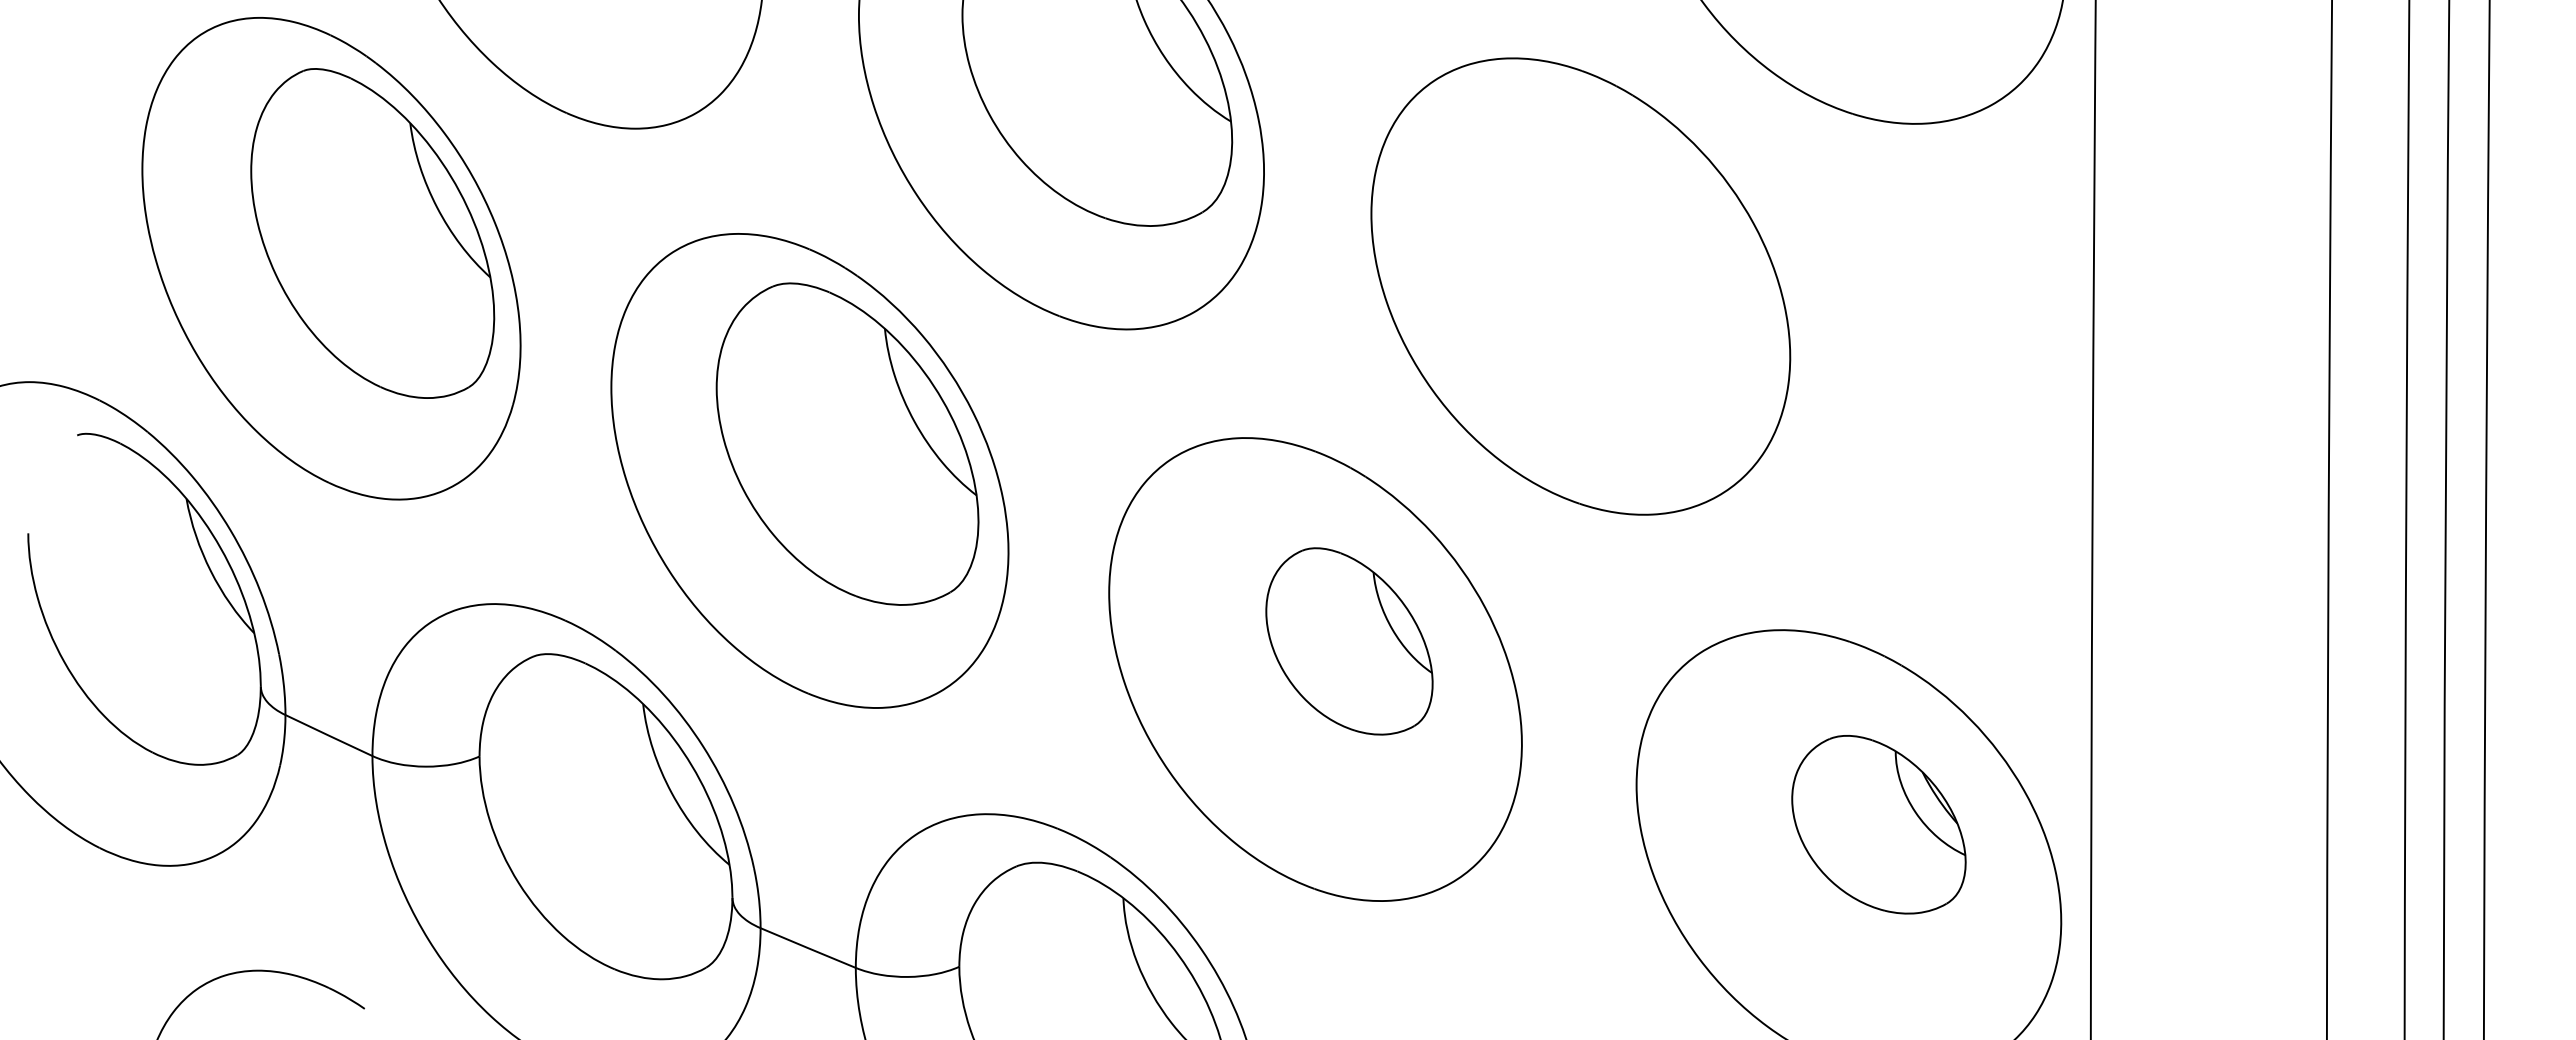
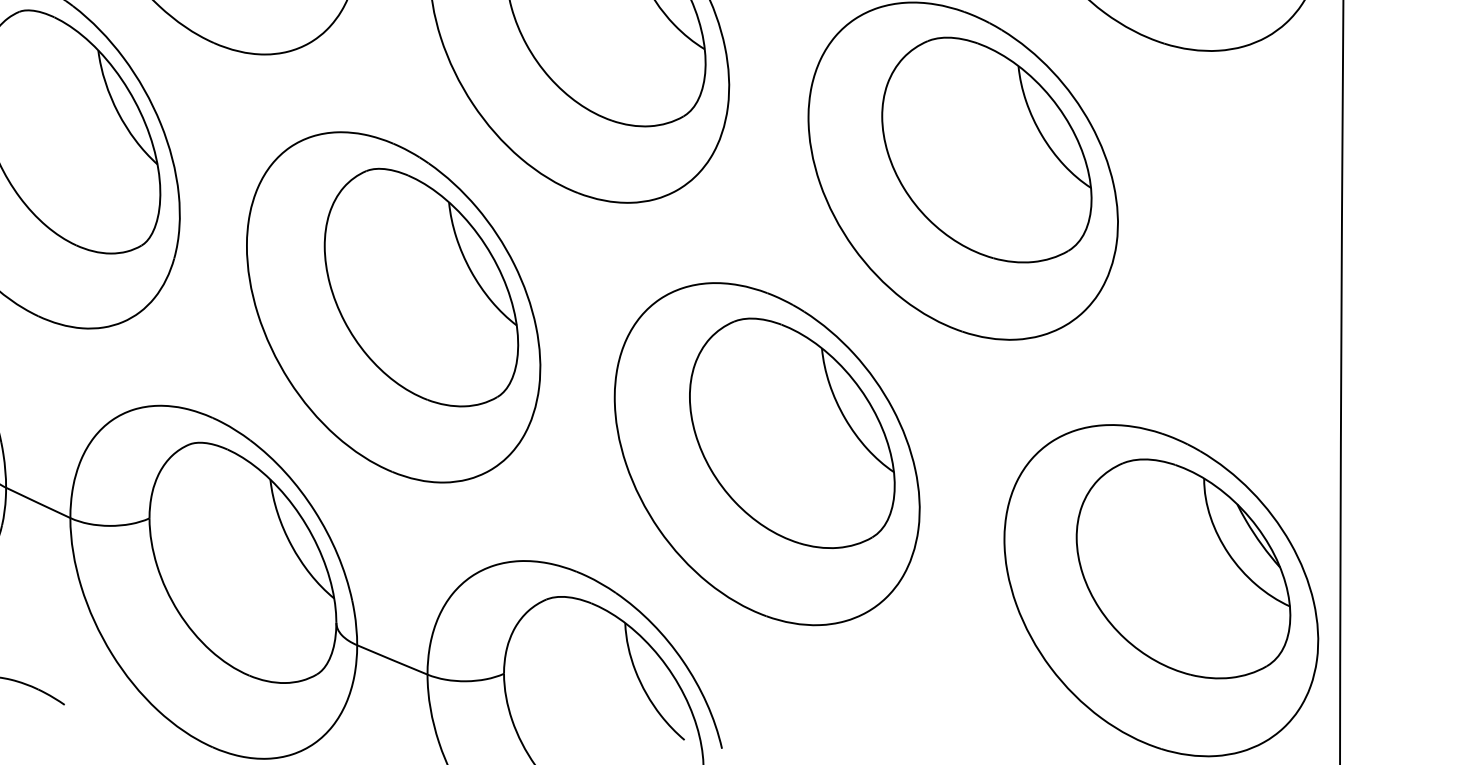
part: (1612, 257) -> (986, 149), added
part: (1349, 641) -> (792, 433), size x1.67
part: (1878, 824) -> (1183, 568), size x1.67

